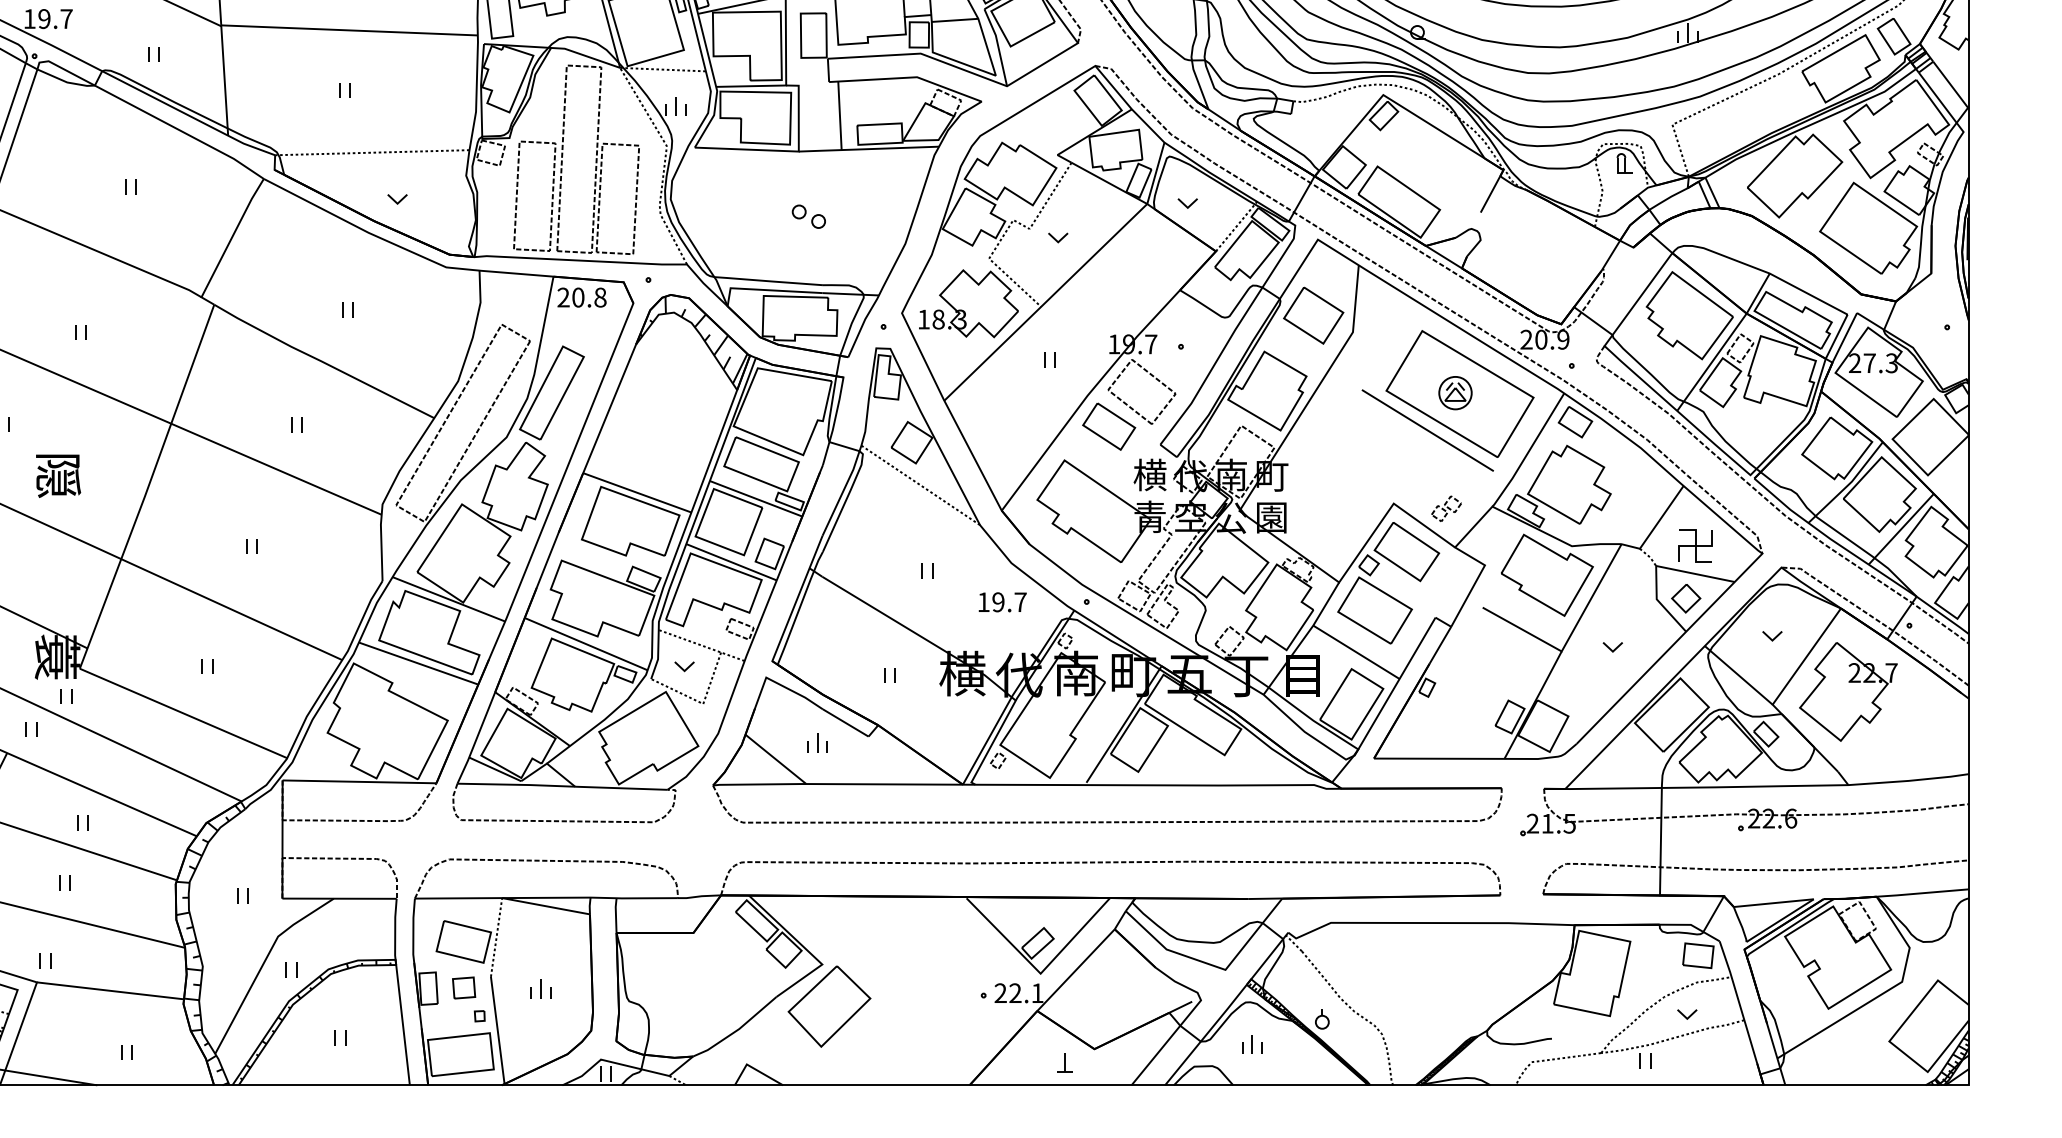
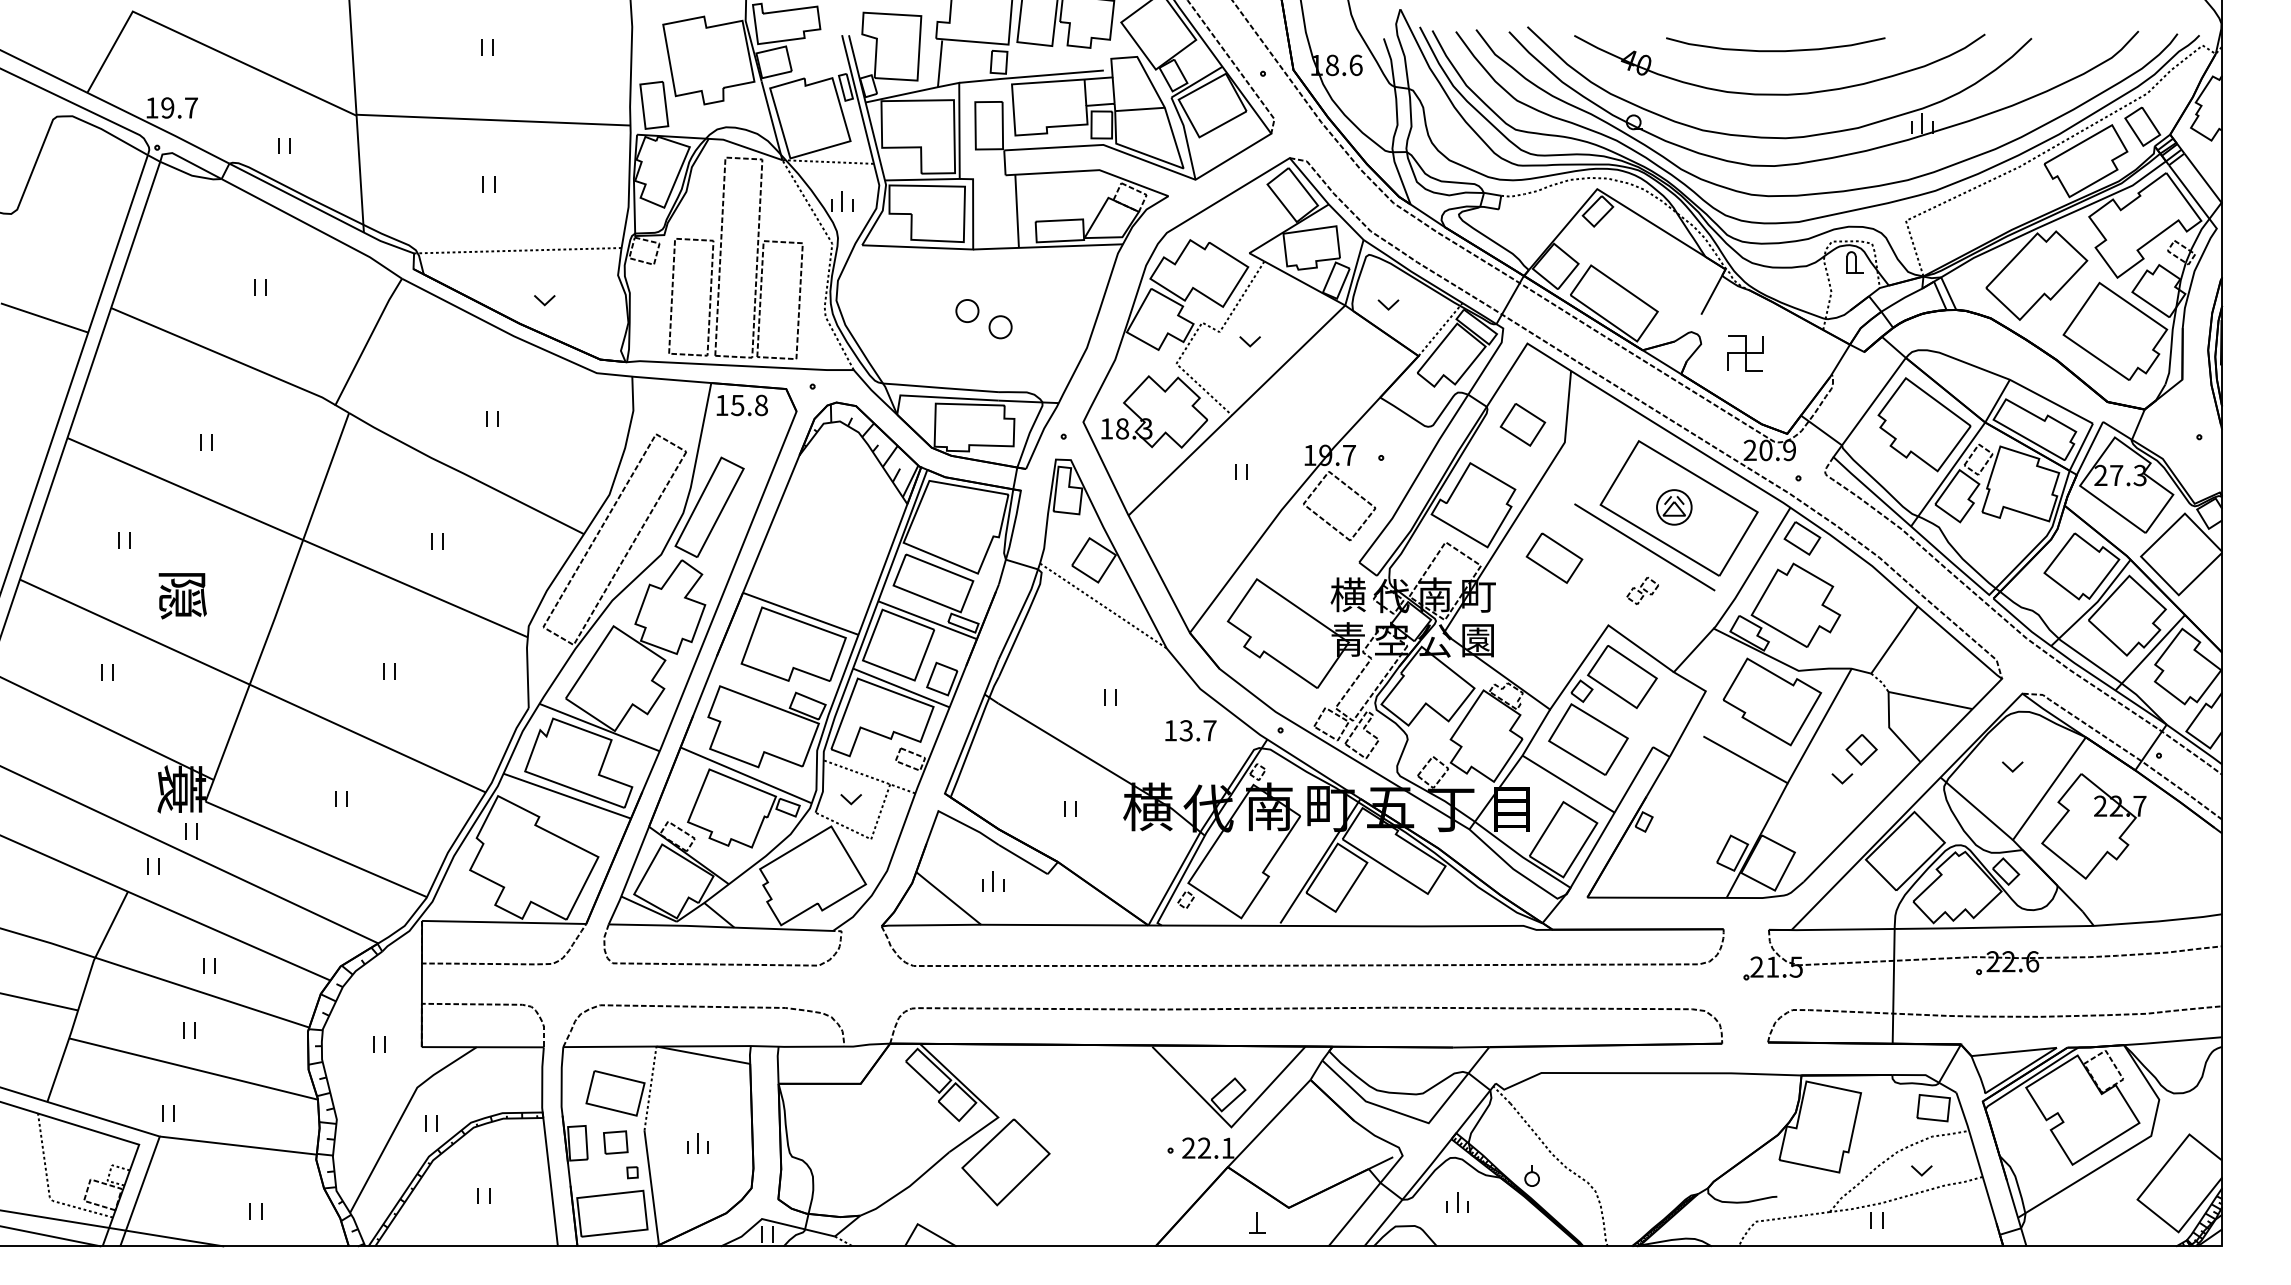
part: (808, 216) -> (983, 318), size x1.6
text: (570, 297) -> (729, 405), 20.8 -> 15.8
part: (1313, 315) -> (1522, 424), size x0.7
part: (1109, 425) -> (1554, 557), moved
part: (1446, 508) -> (1642, 590), moved
part: (1695, 545) -> (1745, 353), moved
part: (1686, 598) -> (1861, 749), moved
text: (997, 602) -> (1185, 730), 19.7 -> 13.7

